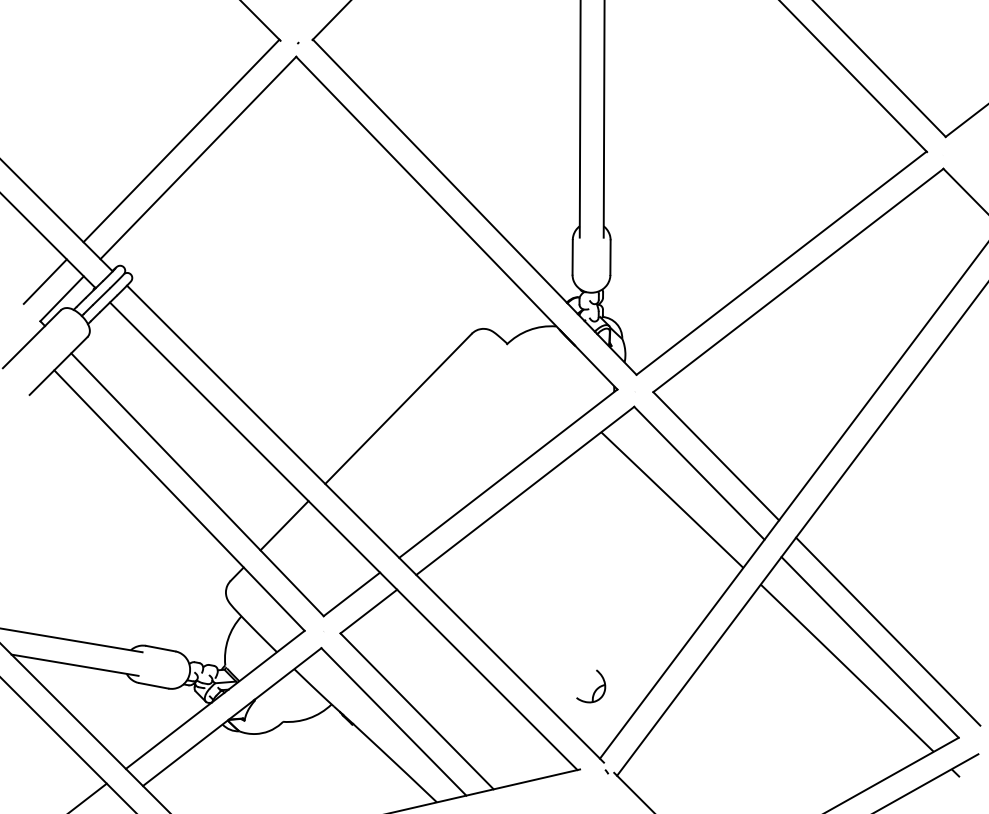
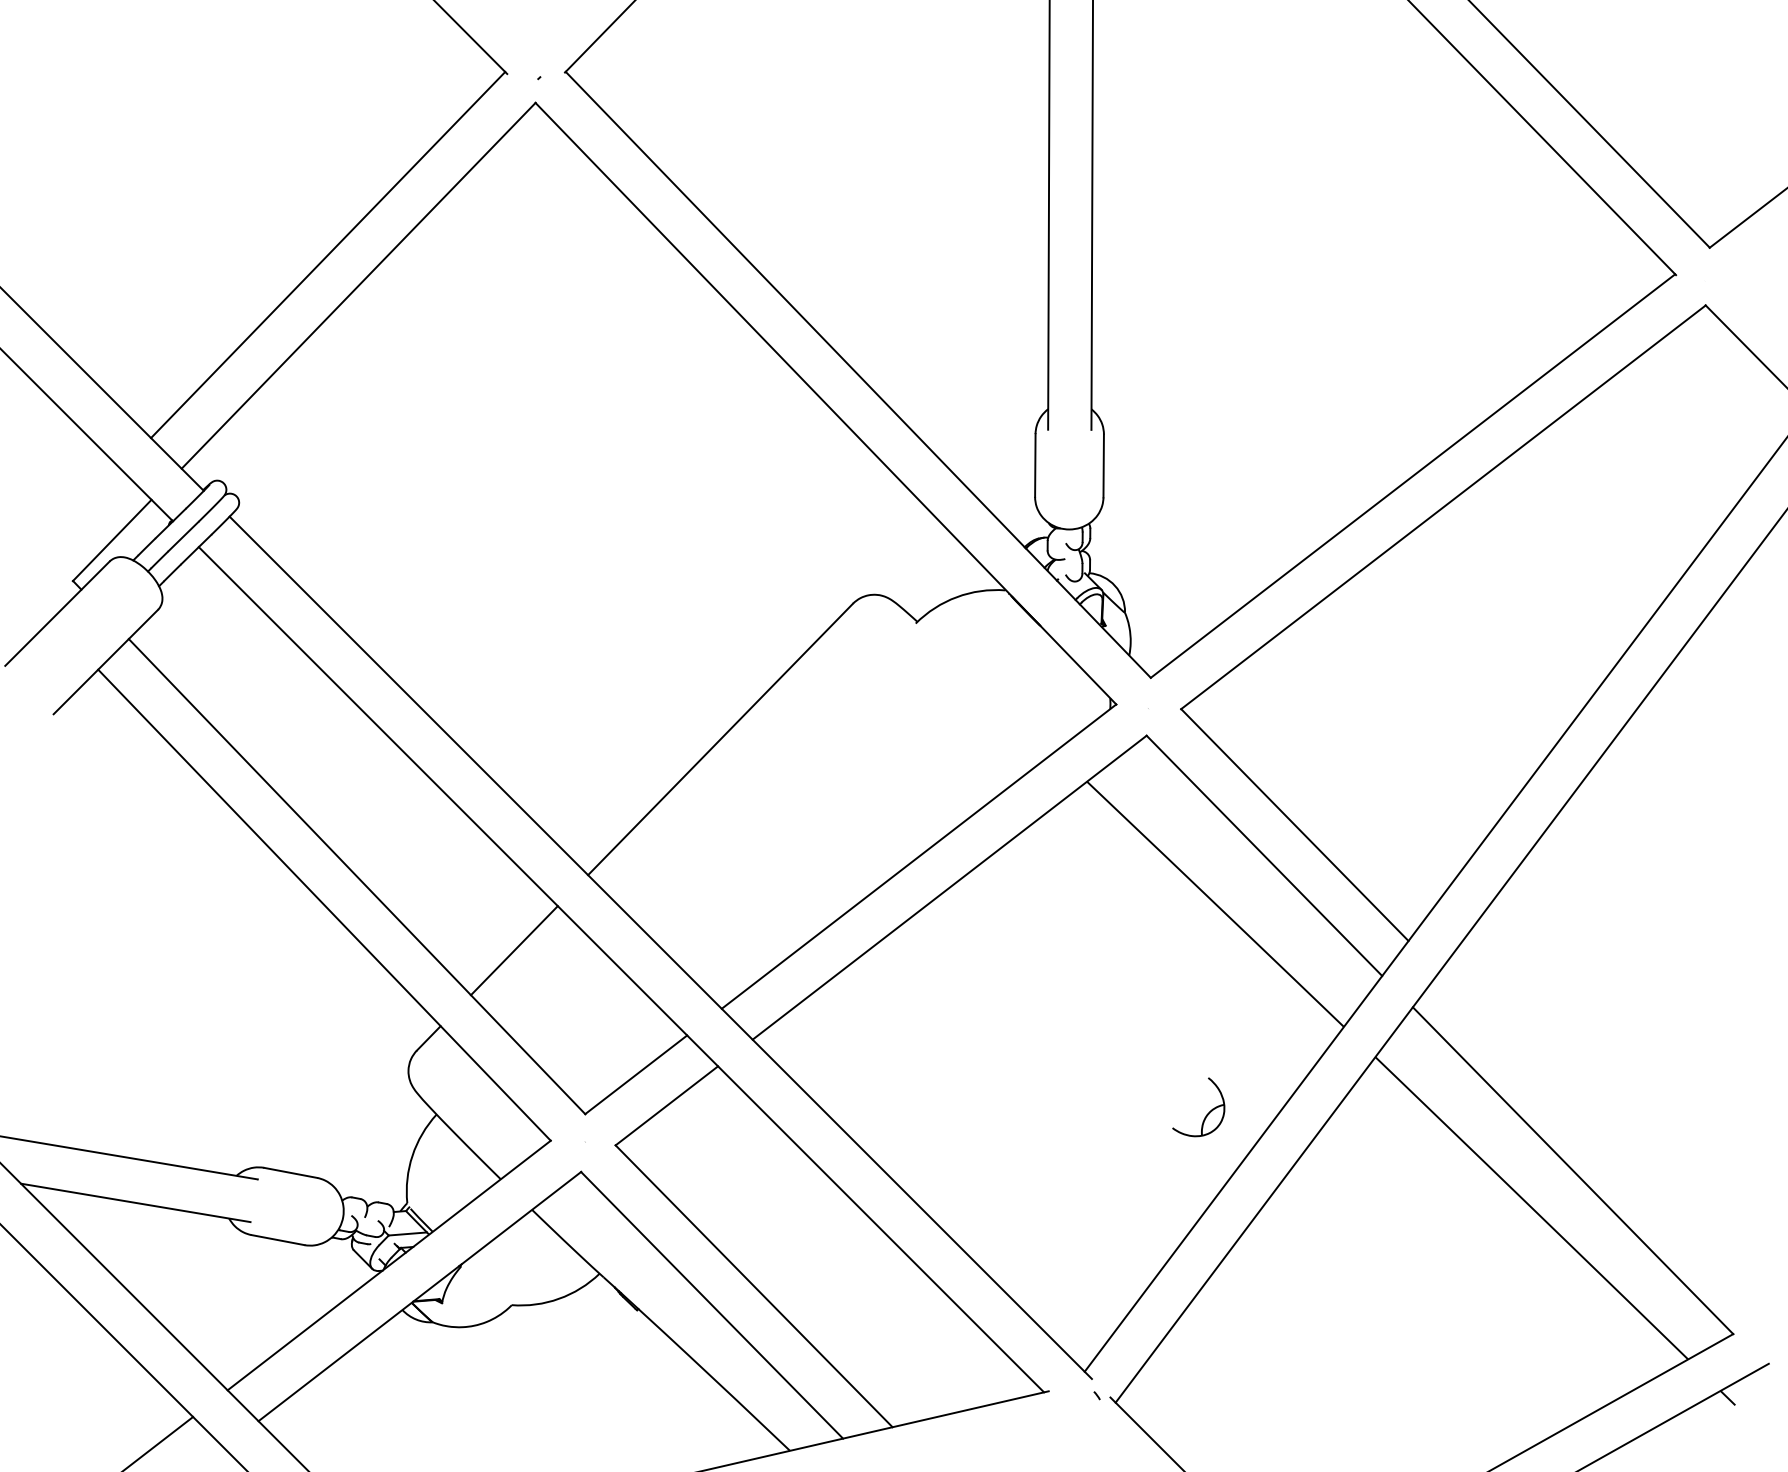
line: (44, 281) -> (80, 509), removed
line: (888, 631) -> (1606, 1141), removed
part: (591, 686) -> (1199, 1107), moved

